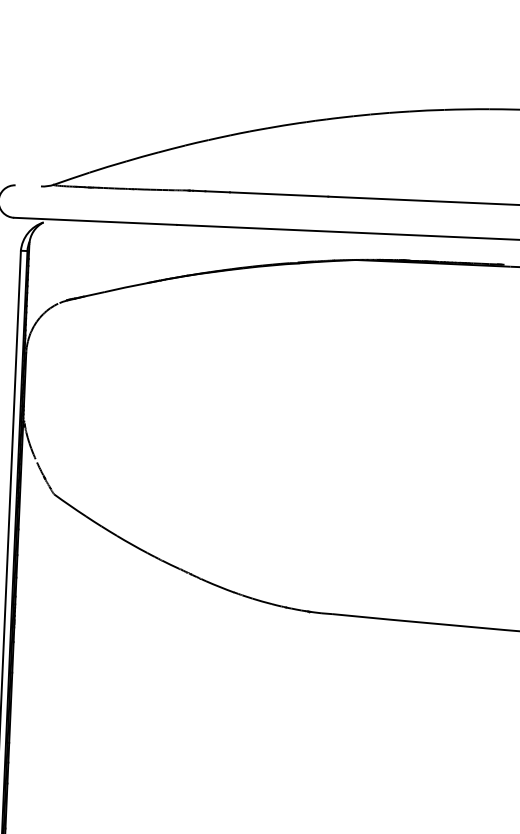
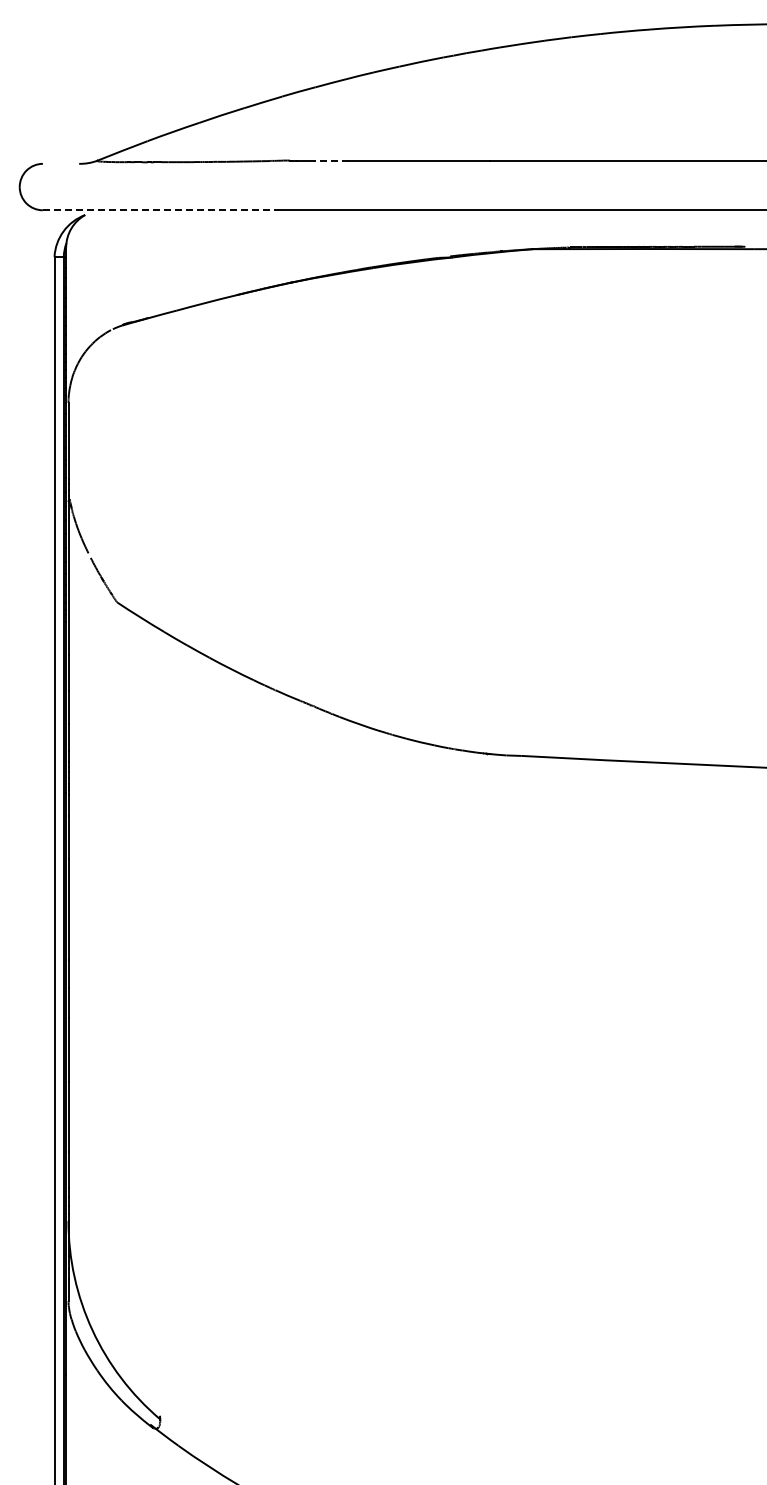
line: (217, 191) -> (331, 160), solid -> dashed
line: (95, 221) -> (159, 210), solid -> dashed

